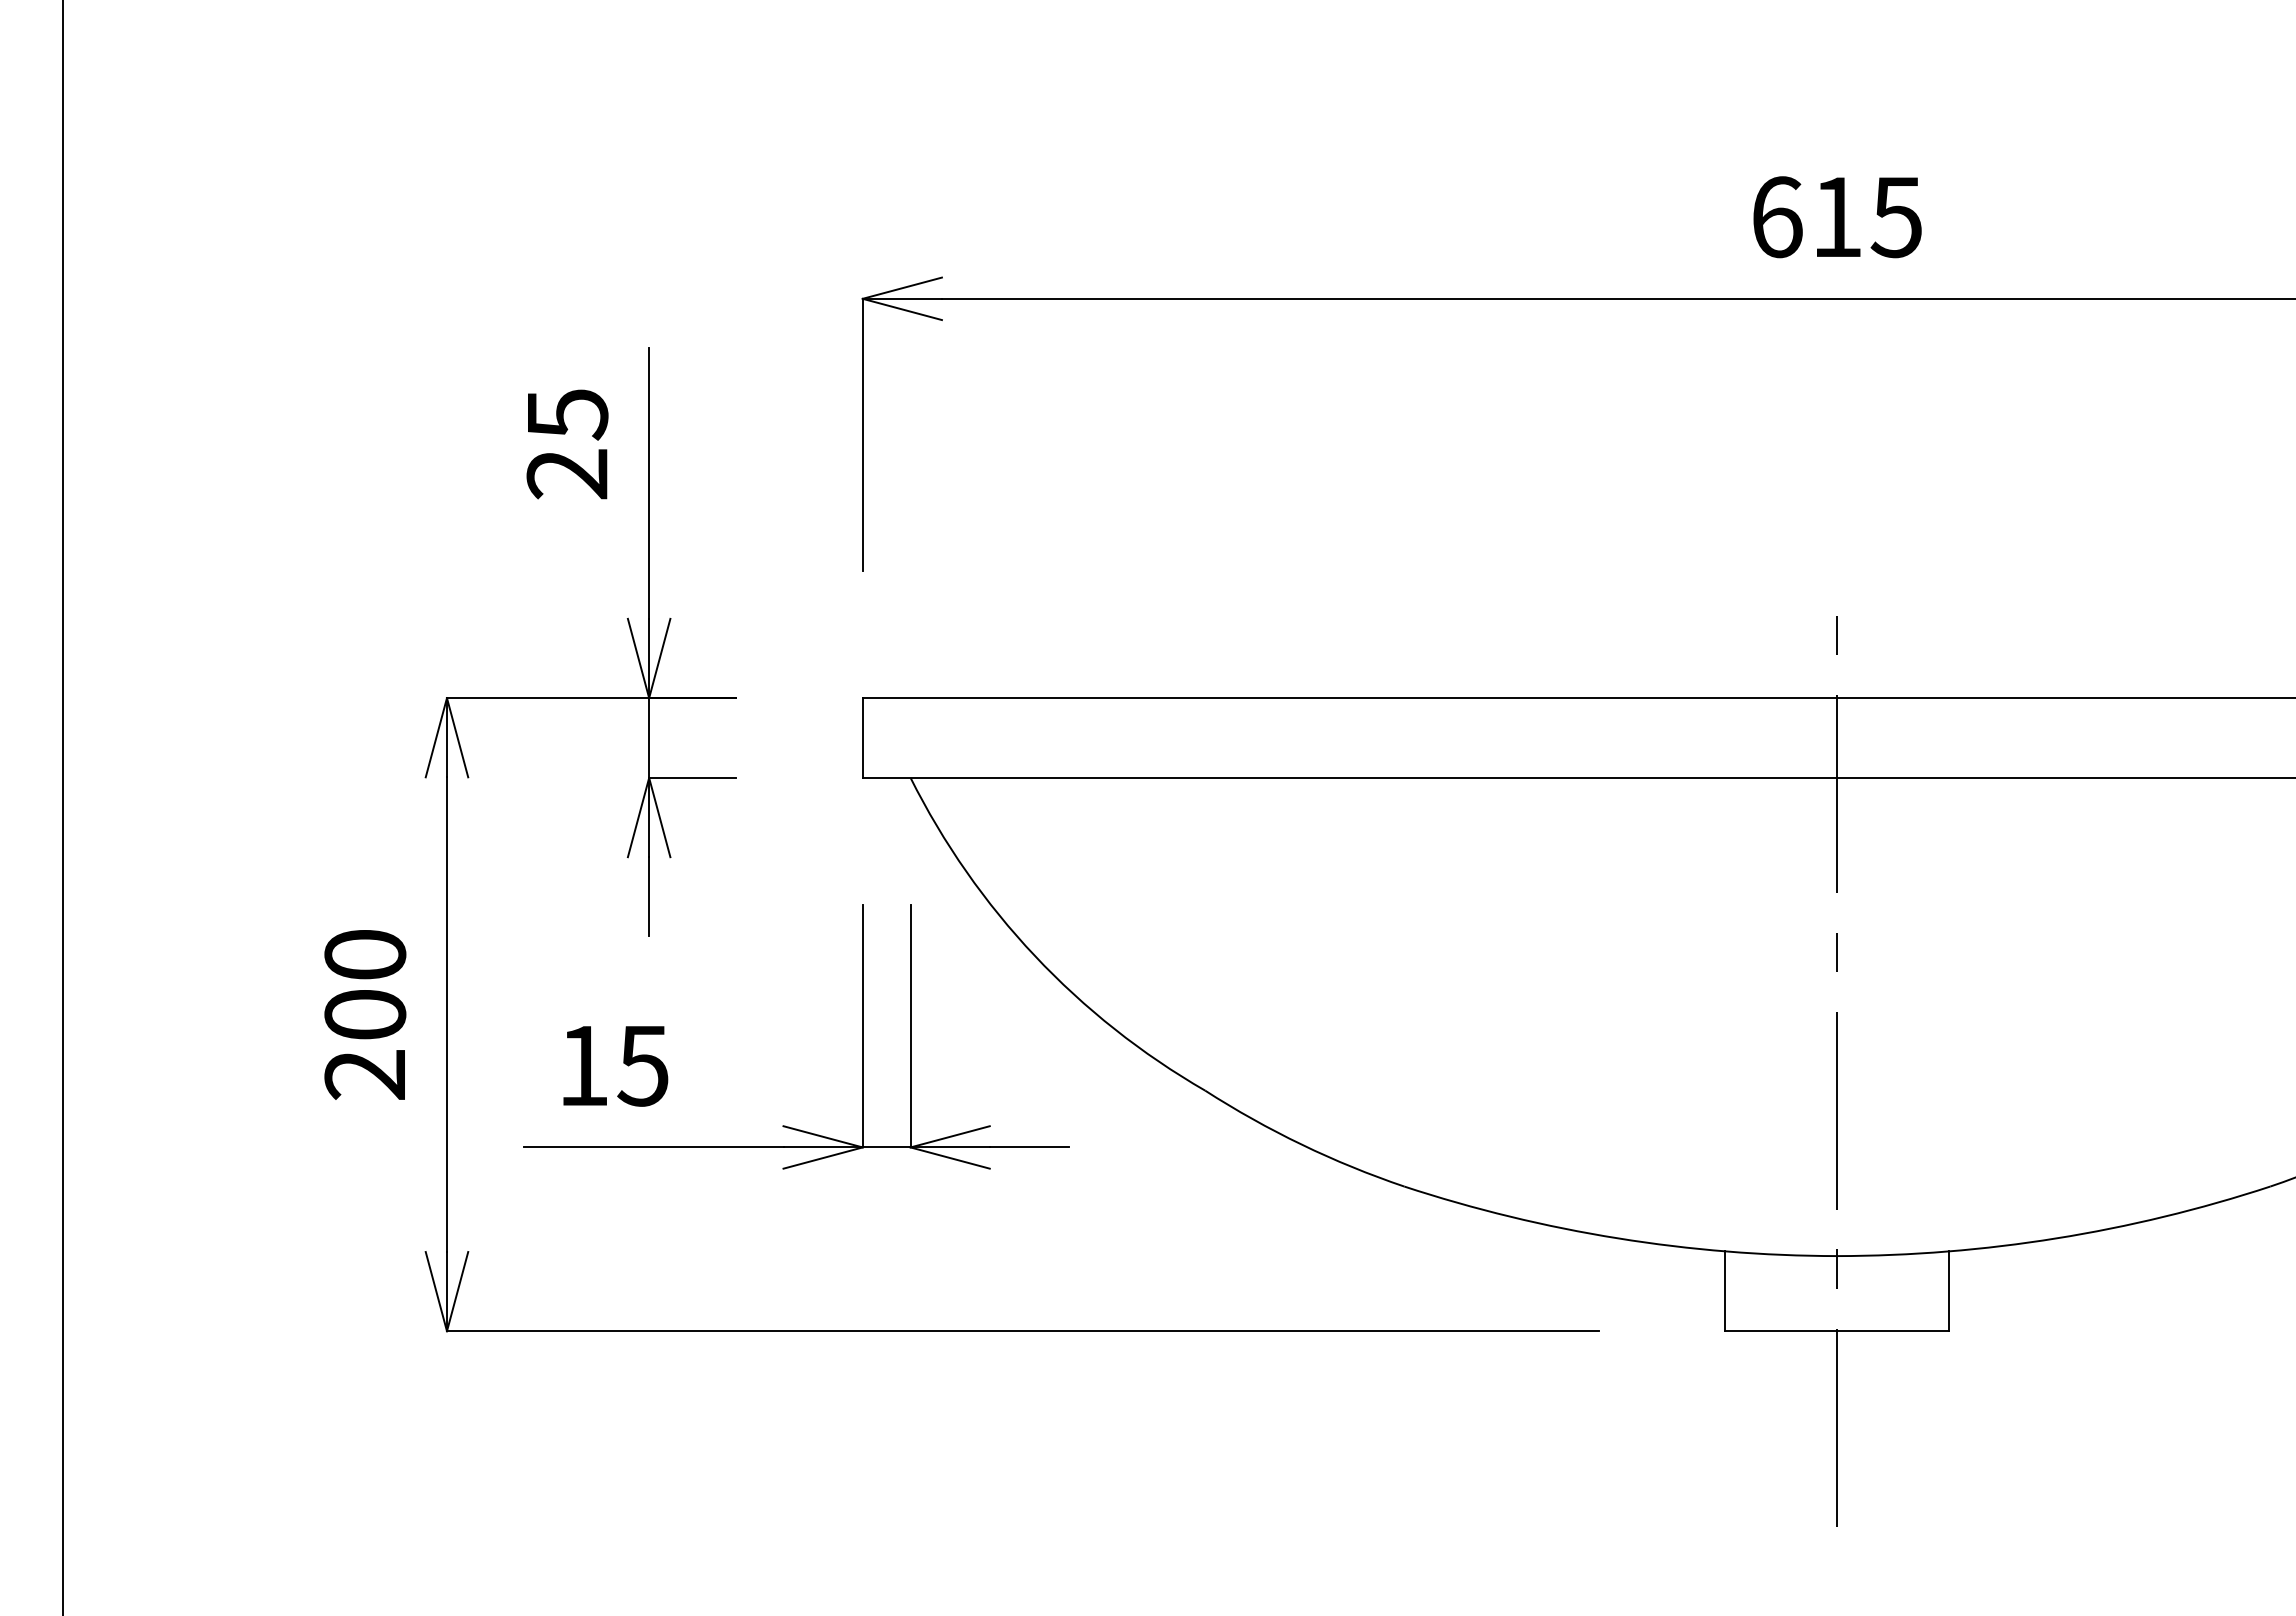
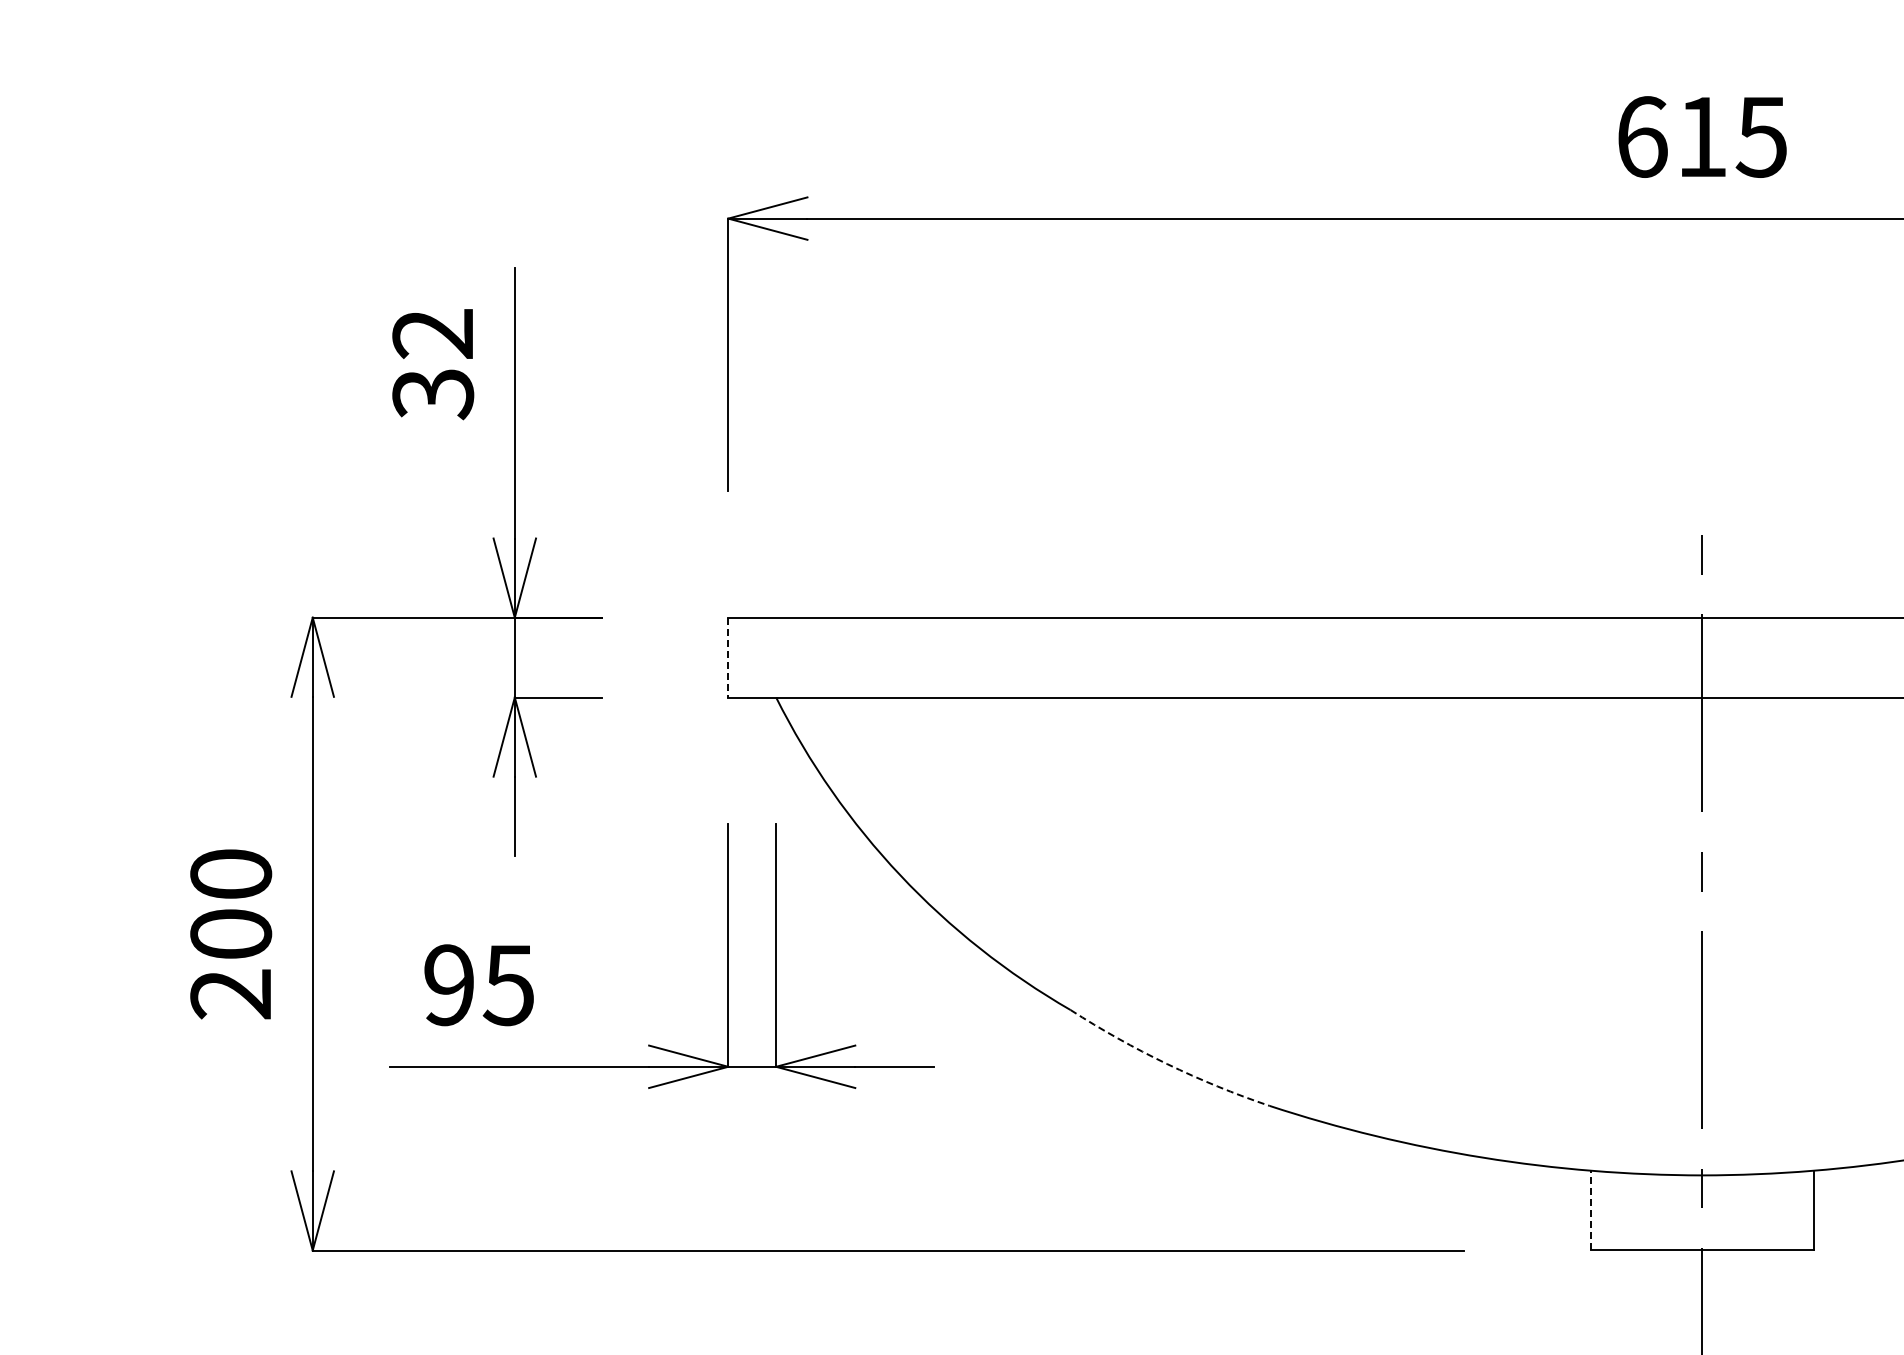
text: (567, 444) -> (433, 364), 25 -> 32
line: (862, 738) -> (728, 658), solid -> dashed
text: (583, 1065) -> (449, 984), 15 -> 95
arc: (1301, 1144) -> (1166, 1063), solid -> dashed
line: (1725, 1291) -> (1590, 1210), solid -> dashed

